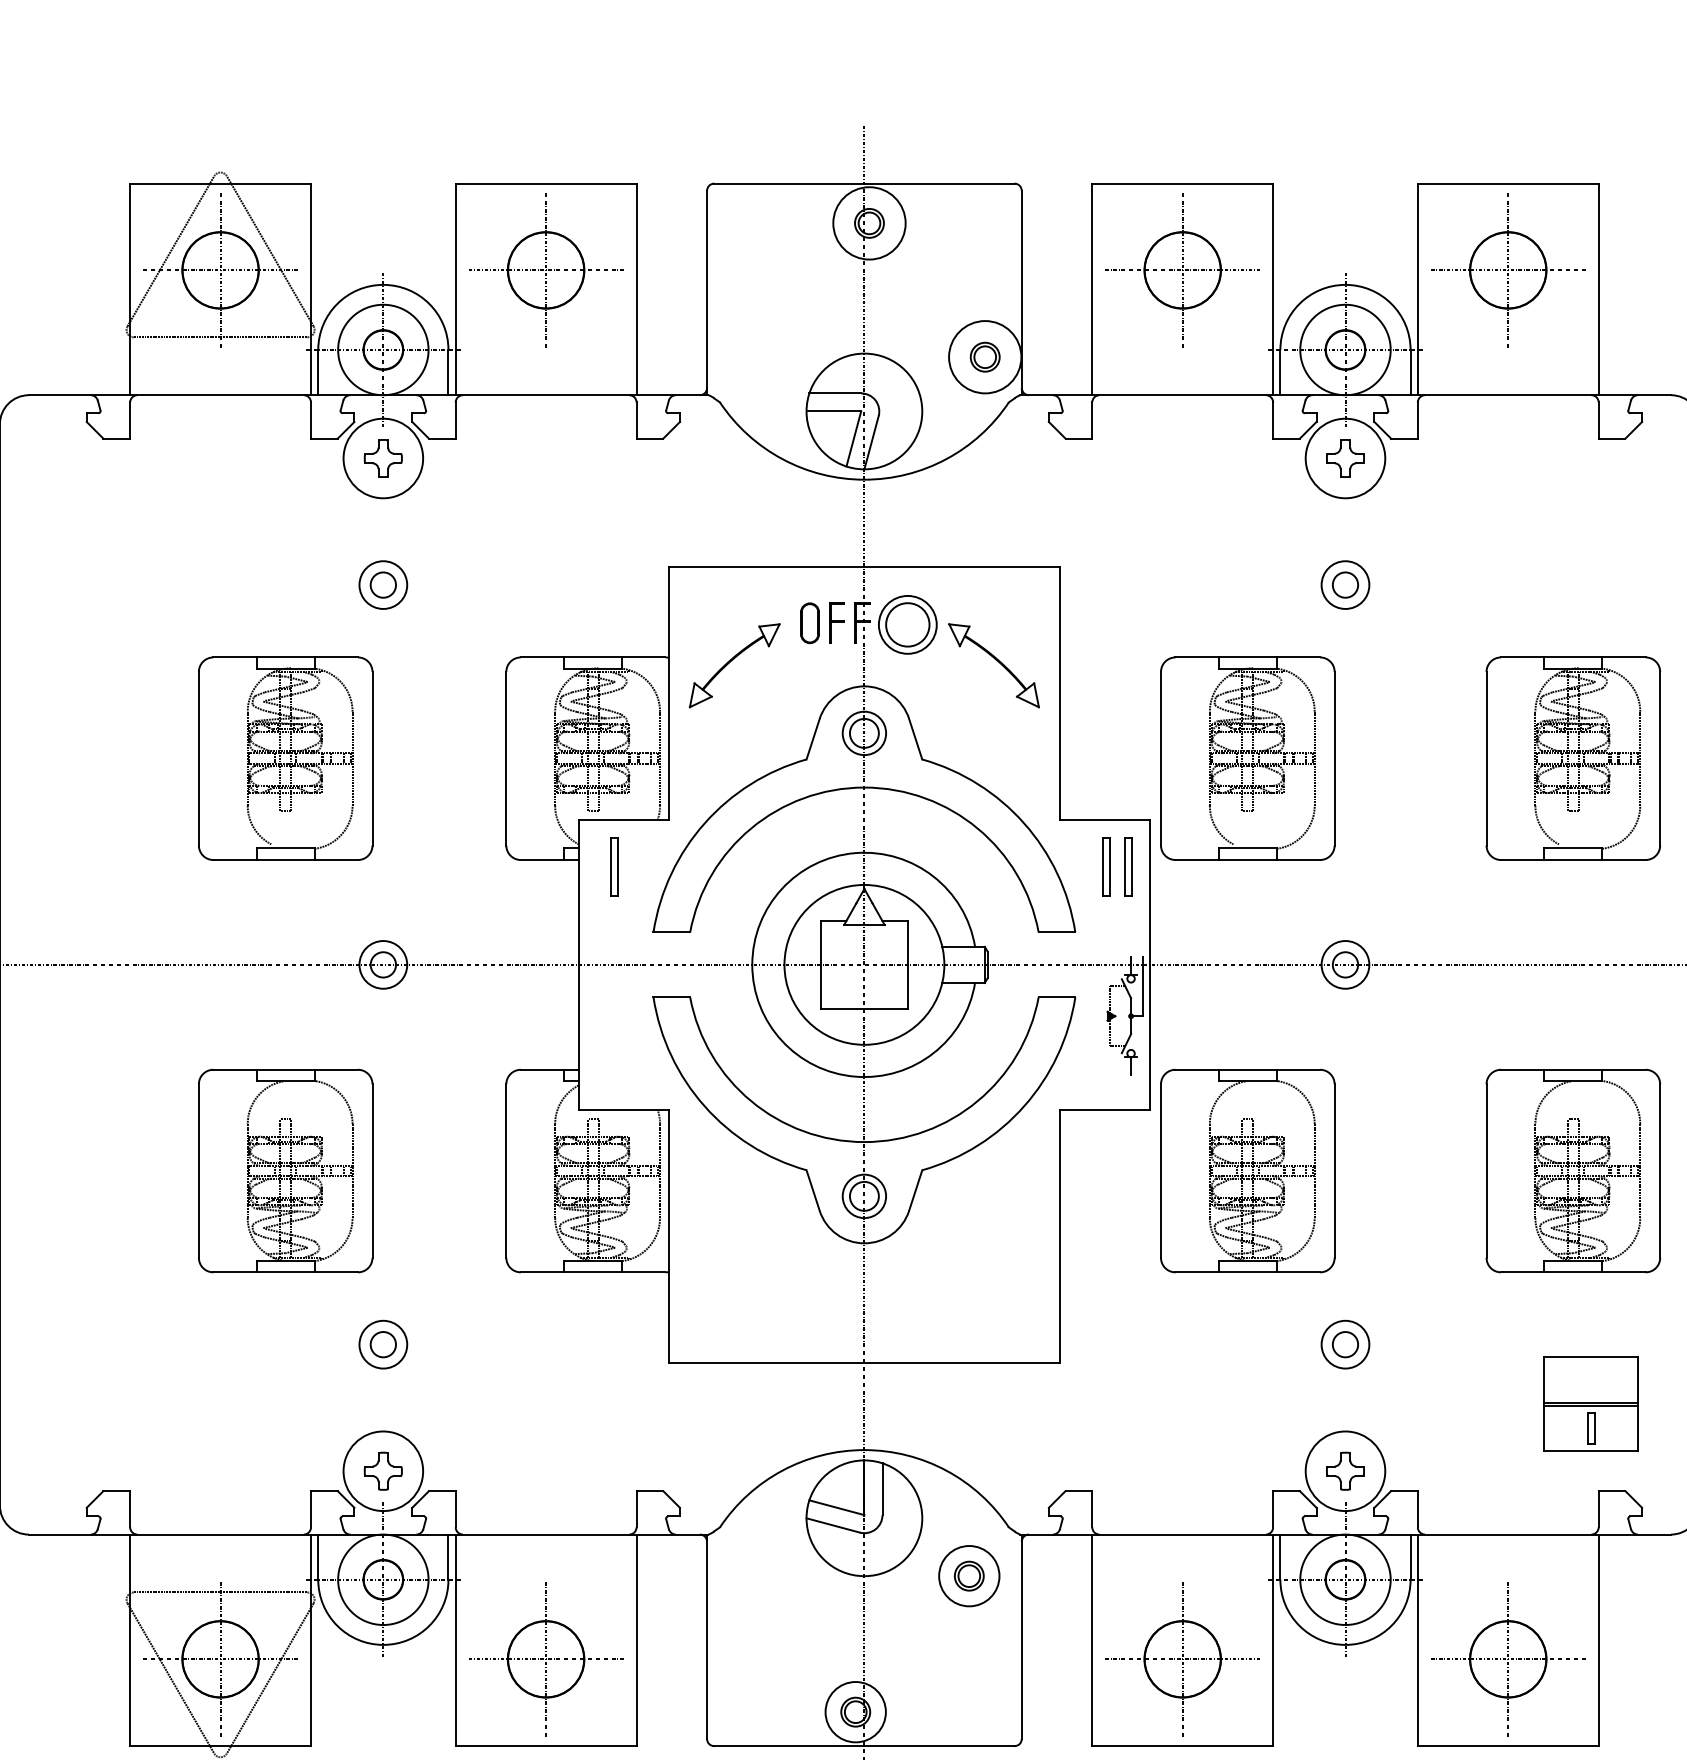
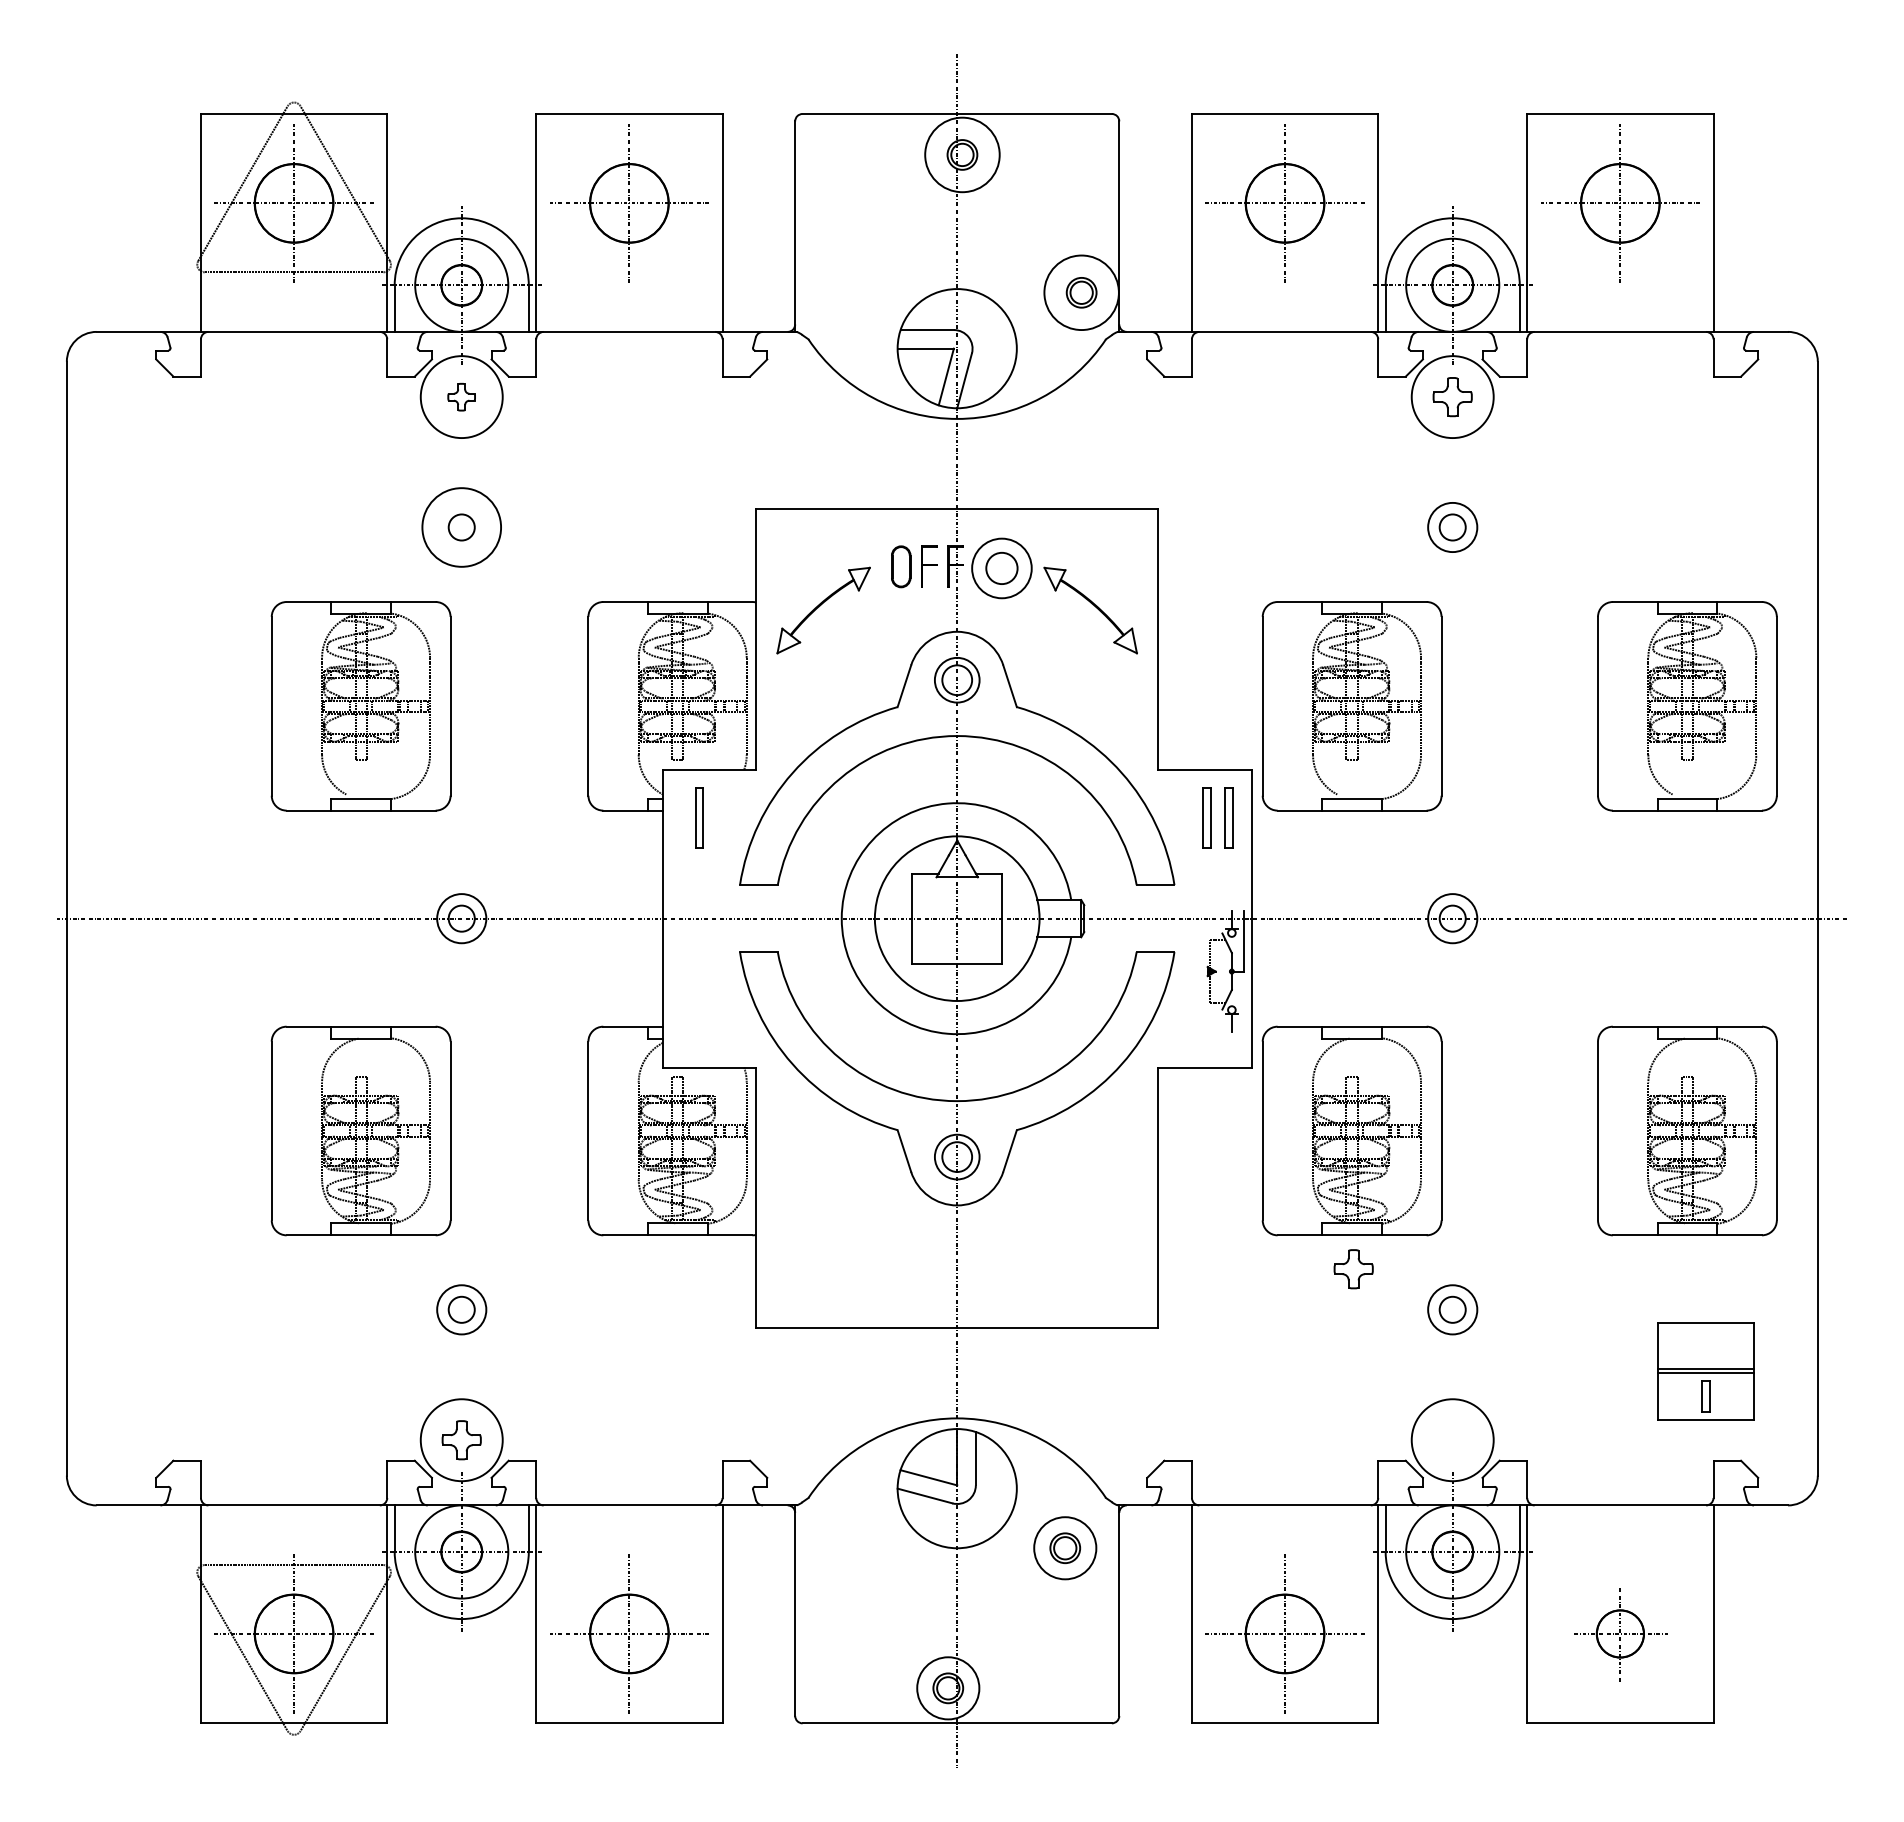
part: (383, 458) -> (461, 397), size x0.7
circle: (383, 585) -> (461, 527), size x1.6
circle: (907, 624) -> (1001, 568), size x0.7
part: (1345, 1471) -> (1353, 1269), moved
part: (1508, 1658) -> (1620, 1633), size x0.6

